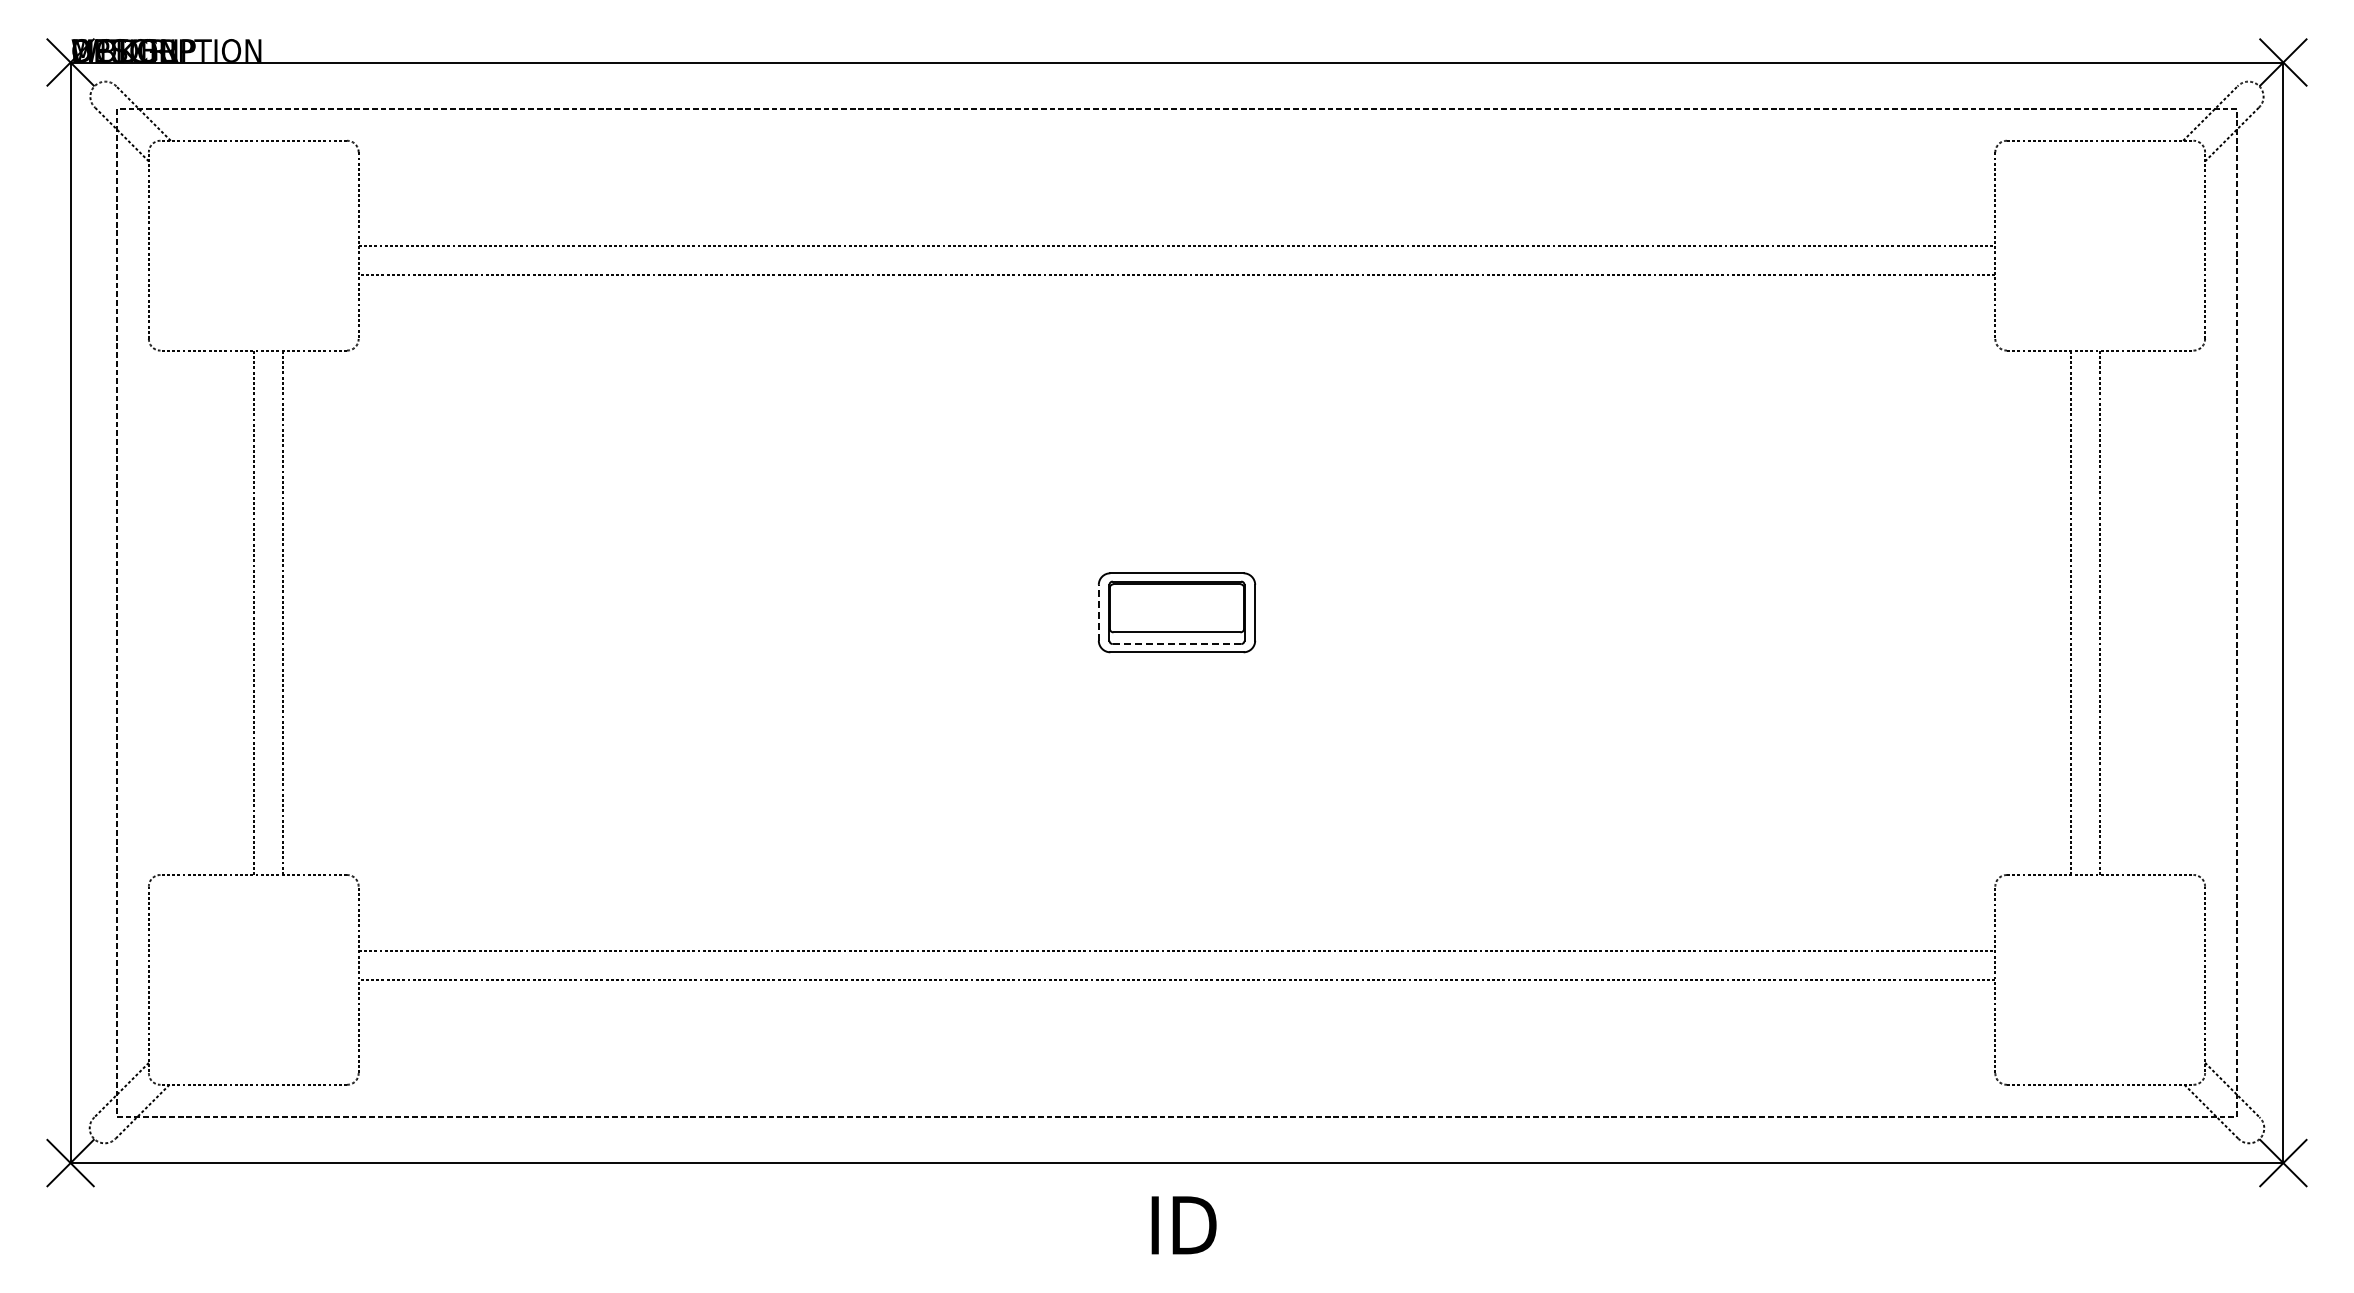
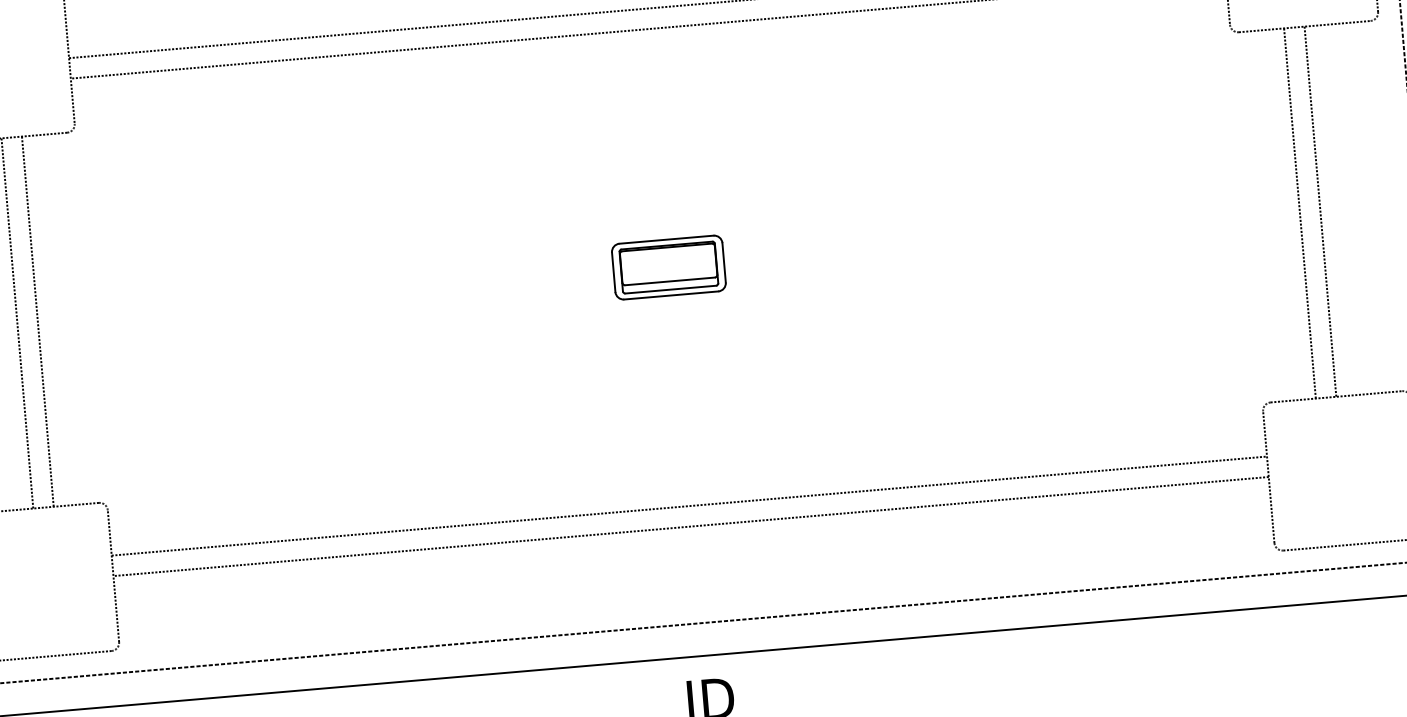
line: (1098, 612) -> (613, 272), dashed -> solid
line: (1177, 644) -> (671, 289), dashed -> solid

